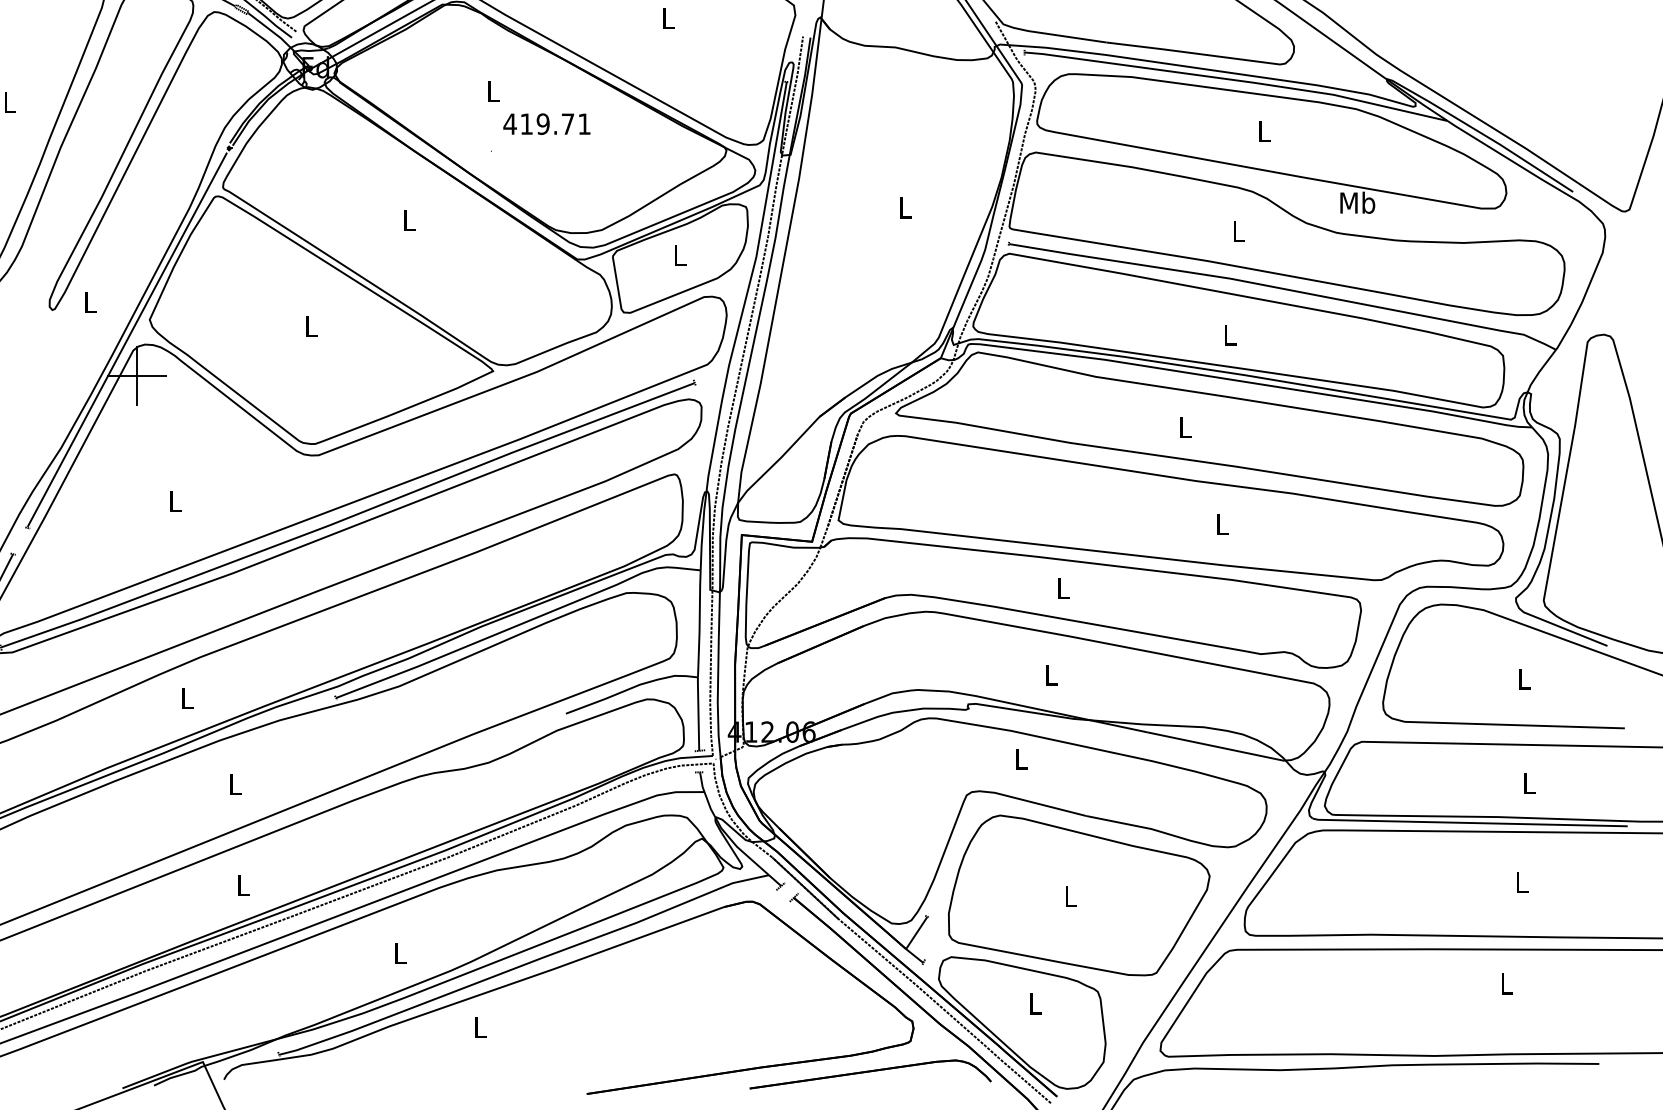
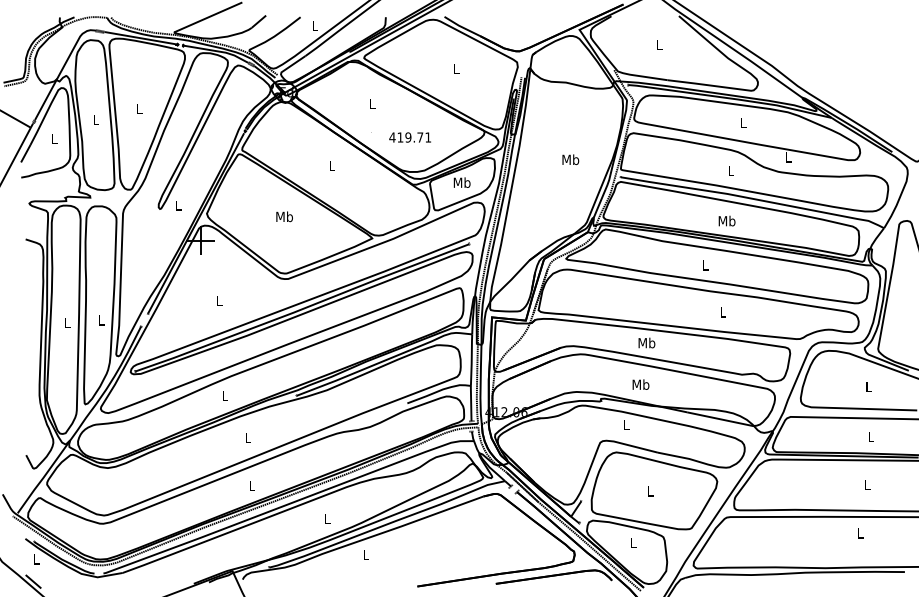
text: (545, 124) -> (409, 137), moved
text: (1357, 203) -> (788, 157), Mb -> L
text: (904, 207) -> (570, 159), L -> Mb
text: (678, 254) -> (461, 182), L -> Mb
text: (310, 325) -> (284, 216), L -> Mb
text: (1228, 333) -> (726, 220), L -> Mb
text: (1062, 587) -> (646, 342), L -> Mb
text: (1050, 674) -> (640, 384), L -> Mb

